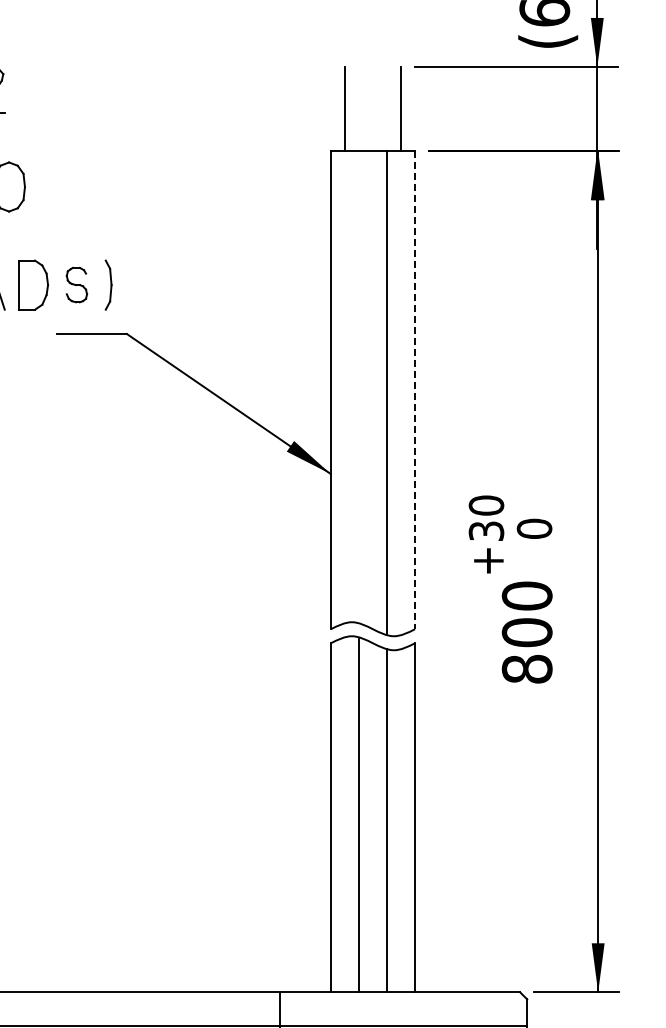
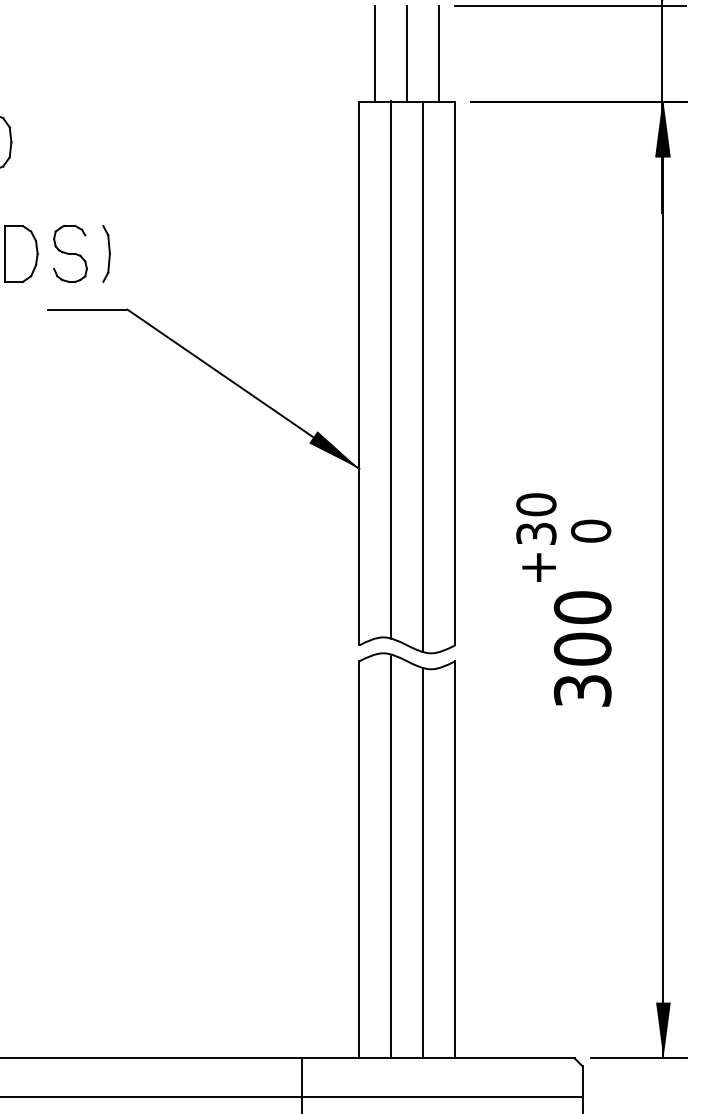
line: (372, 108) -> (406, 53), added
part: (76, 284) -> (70, 253), size x1.43
line: (358, 386) -> (390, 369), added
line: (415, 390) -> (455, 373), dashed -> solid
text: (526, 668) -> (581, 690), 800 -> 300

